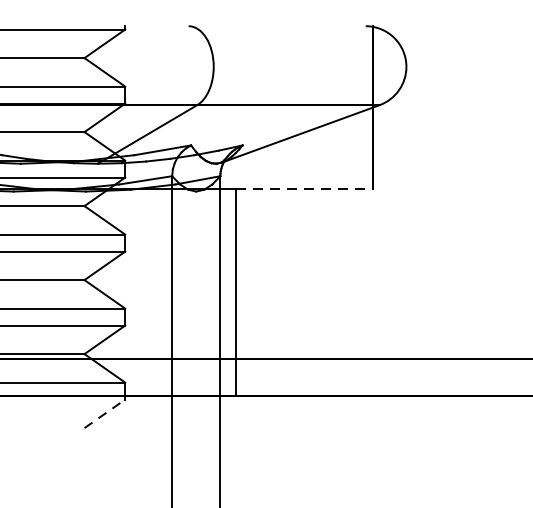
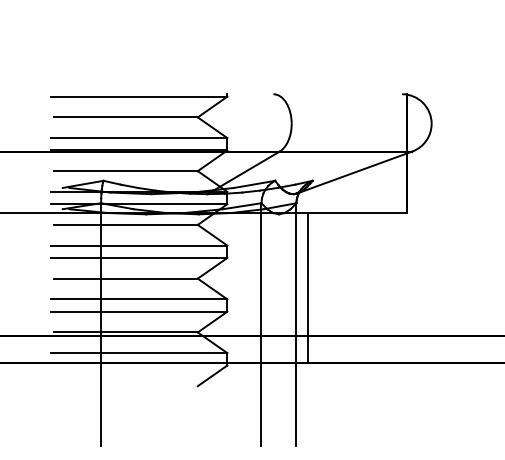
line: (304, 189) -> (357, 212), dashed -> solid
line: (104, 413) -> (212, 375), dashed -> solid

